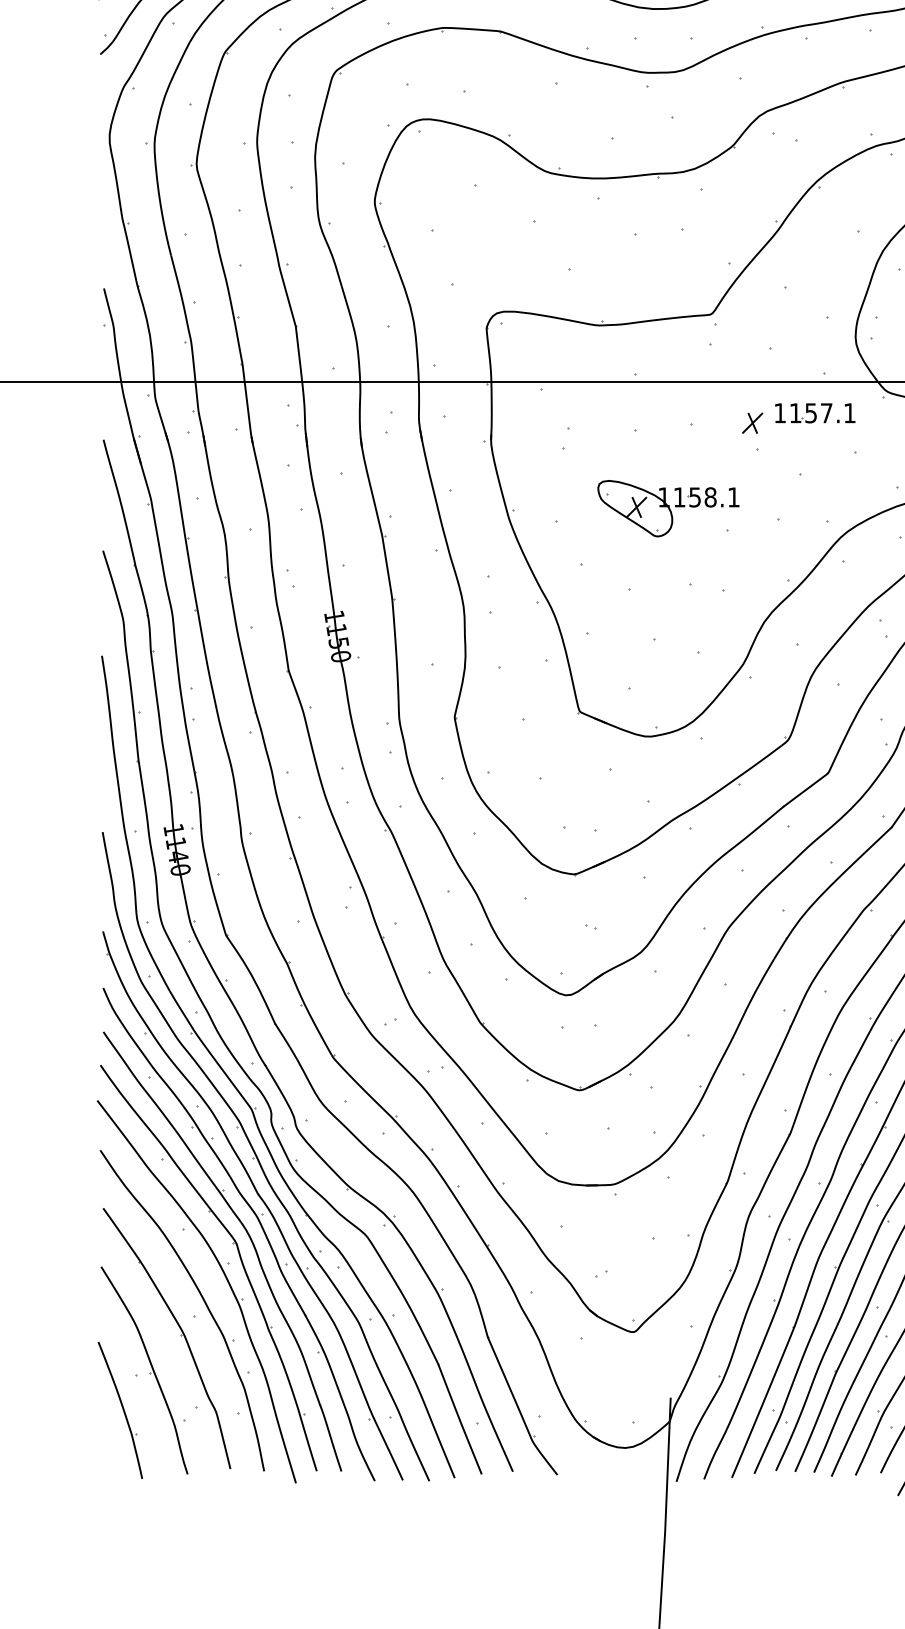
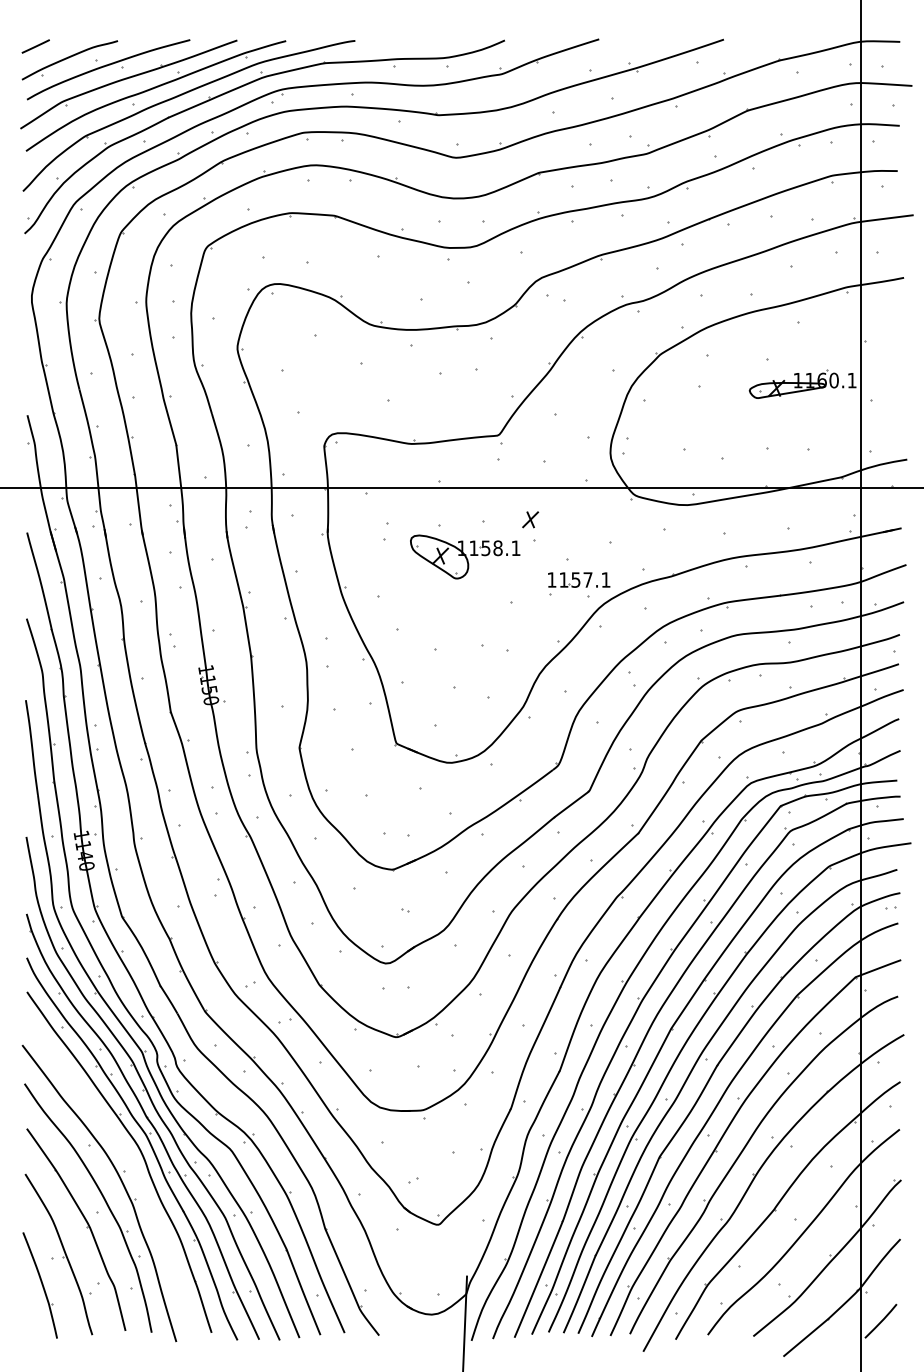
part: (815, 412) -> (579, 579), moved
part: (668, 507) -> (465, 556), moved
part: (239, 1258) -> (132, 1167), removed

